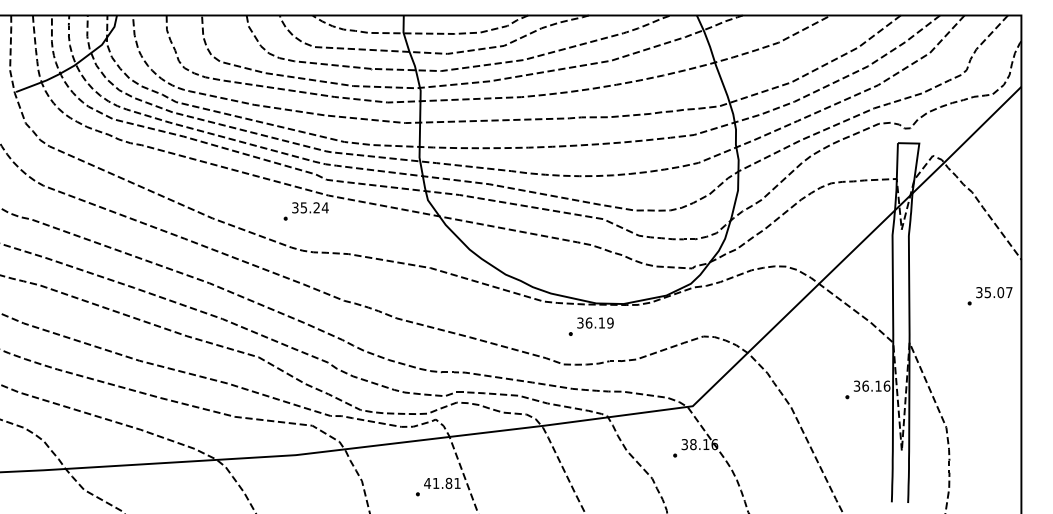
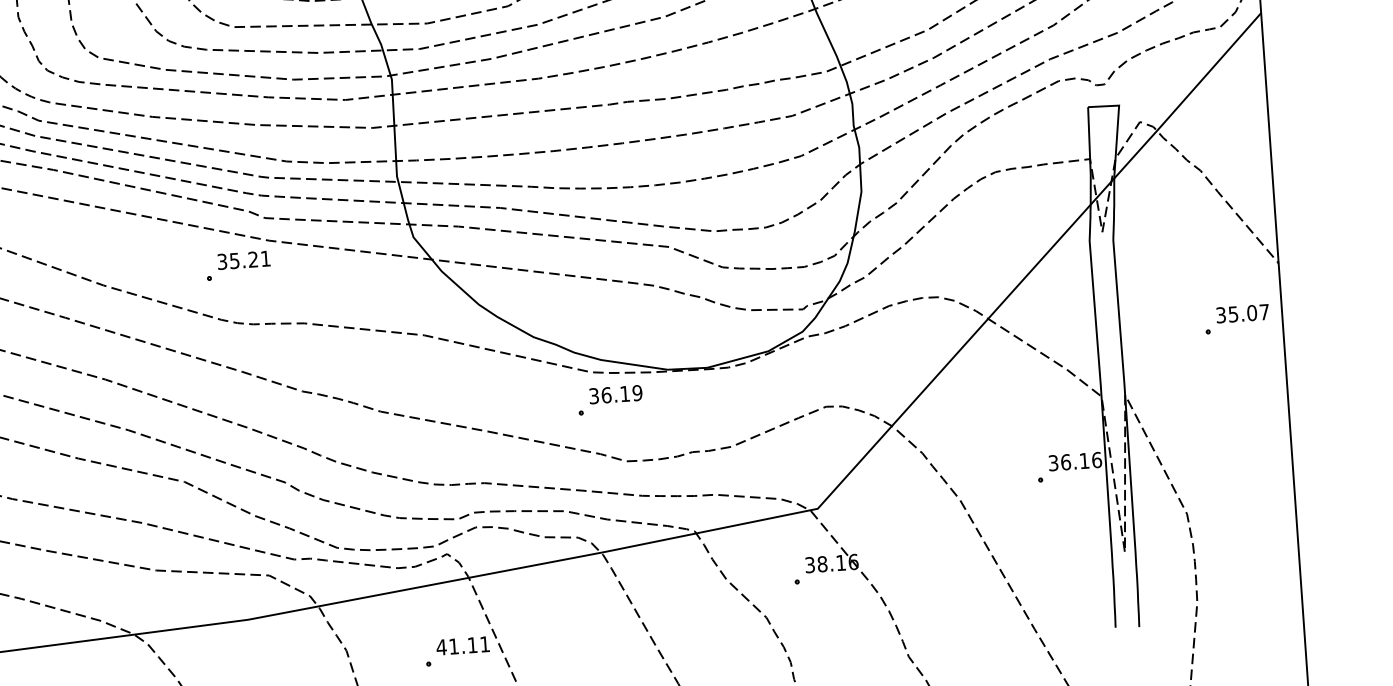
text: (324, 207) -> (264, 258), 35.24 -> 35.21
part: (590, 326) -> (608, 400), moved
text: (448, 483) -> (471, 645), 41.81 -> 41.11

